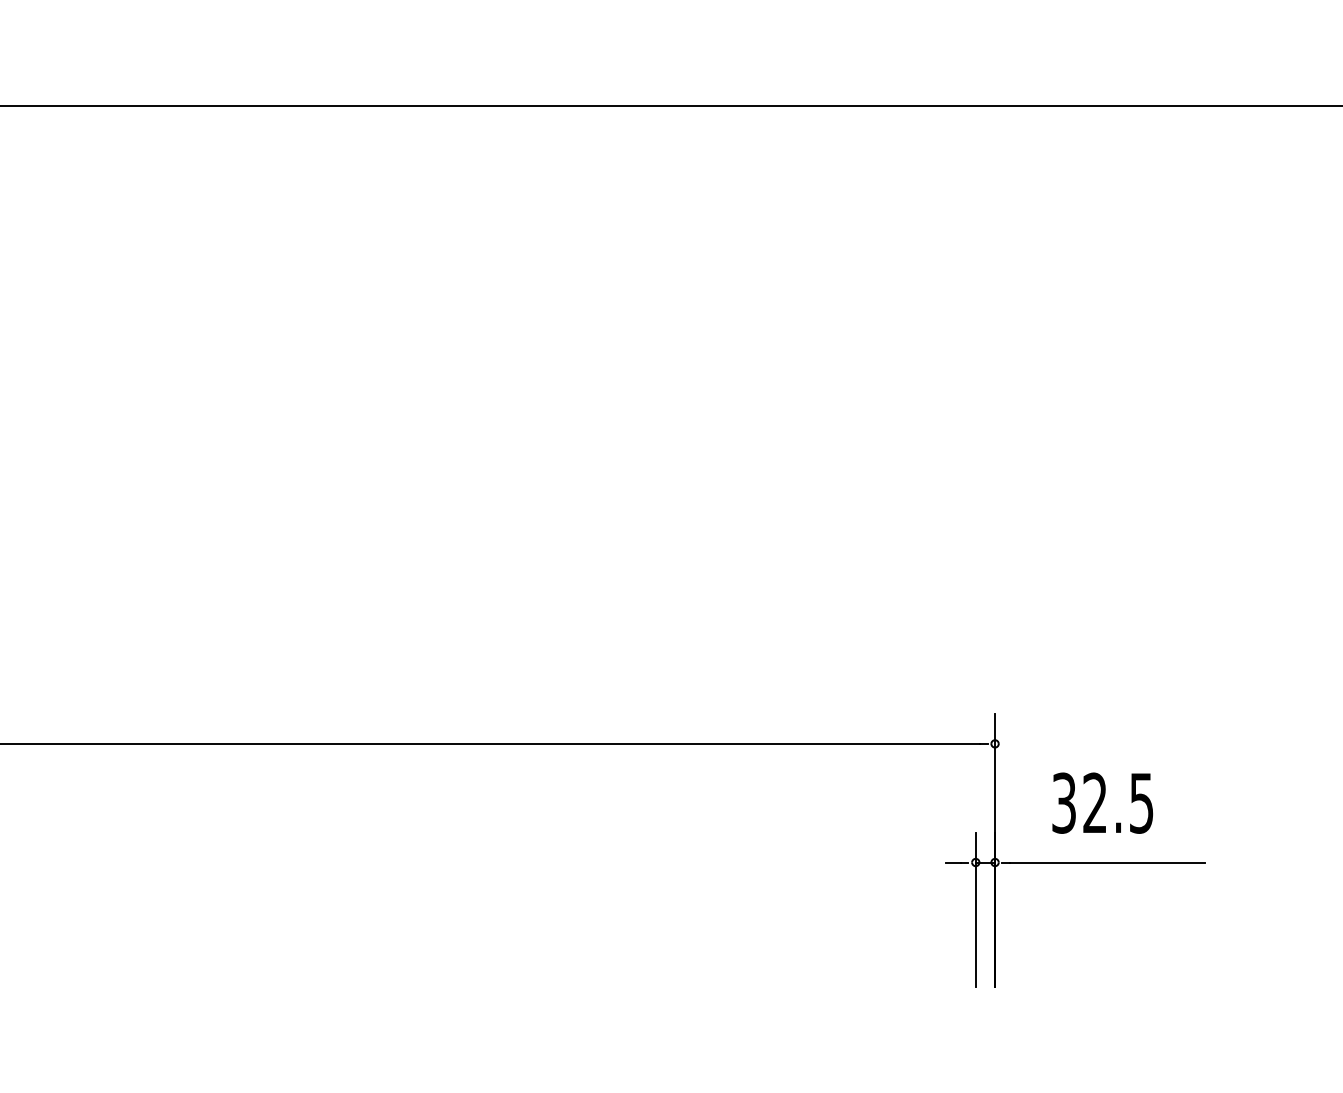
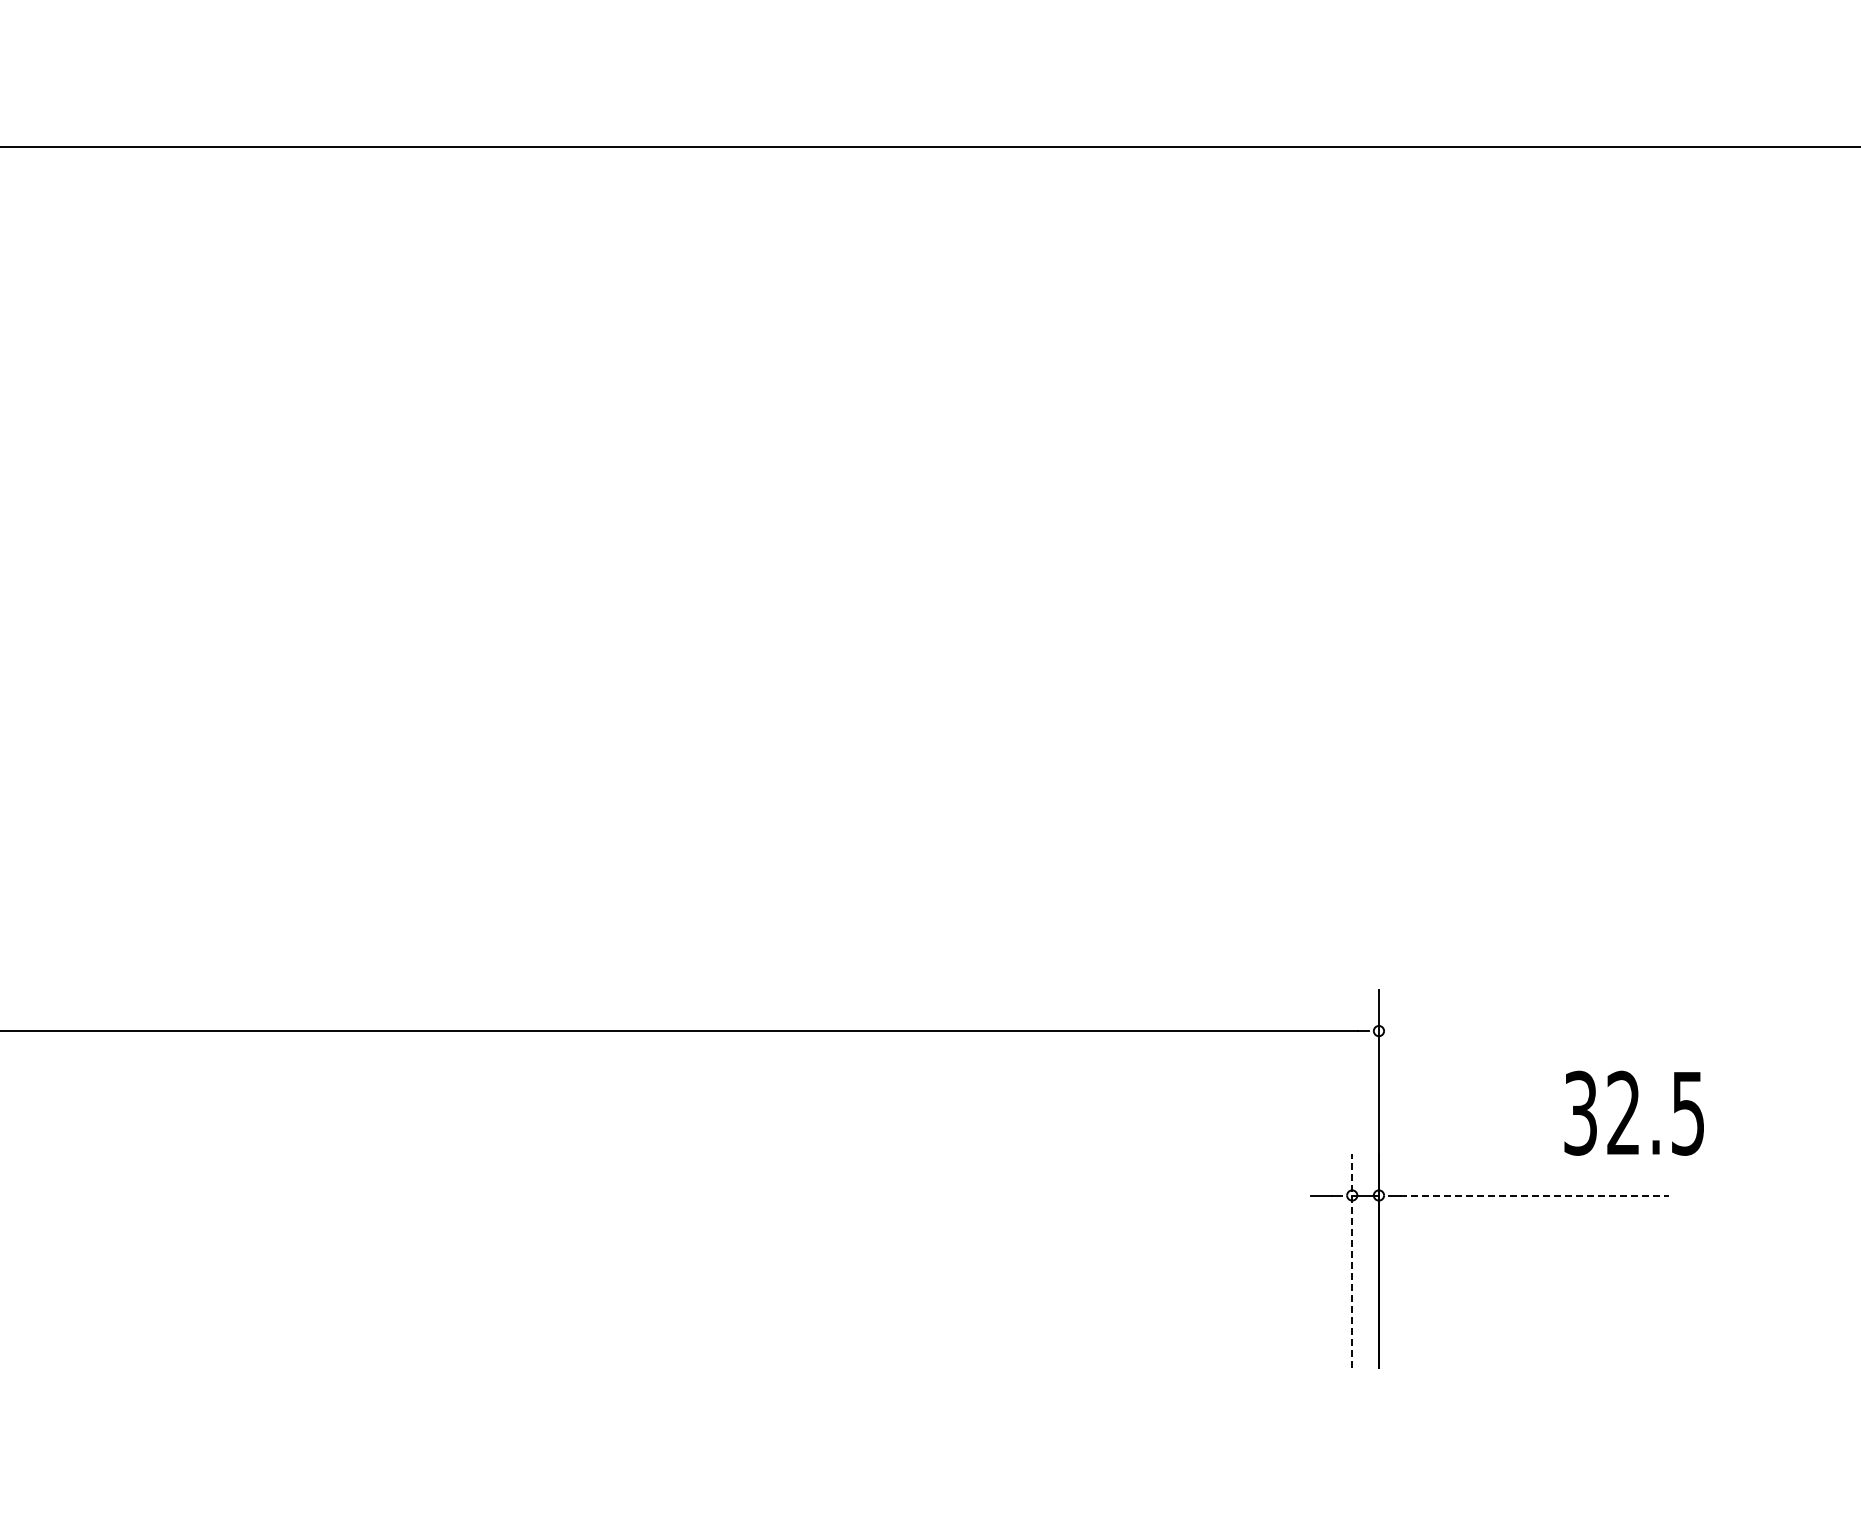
text: (1102, 802) -> (1633, 1112), moved
line: (1107, 862) -> (1534, 1195), solid -> dashed
line: (975, 910) -> (1352, 1261), solid -> dashed

